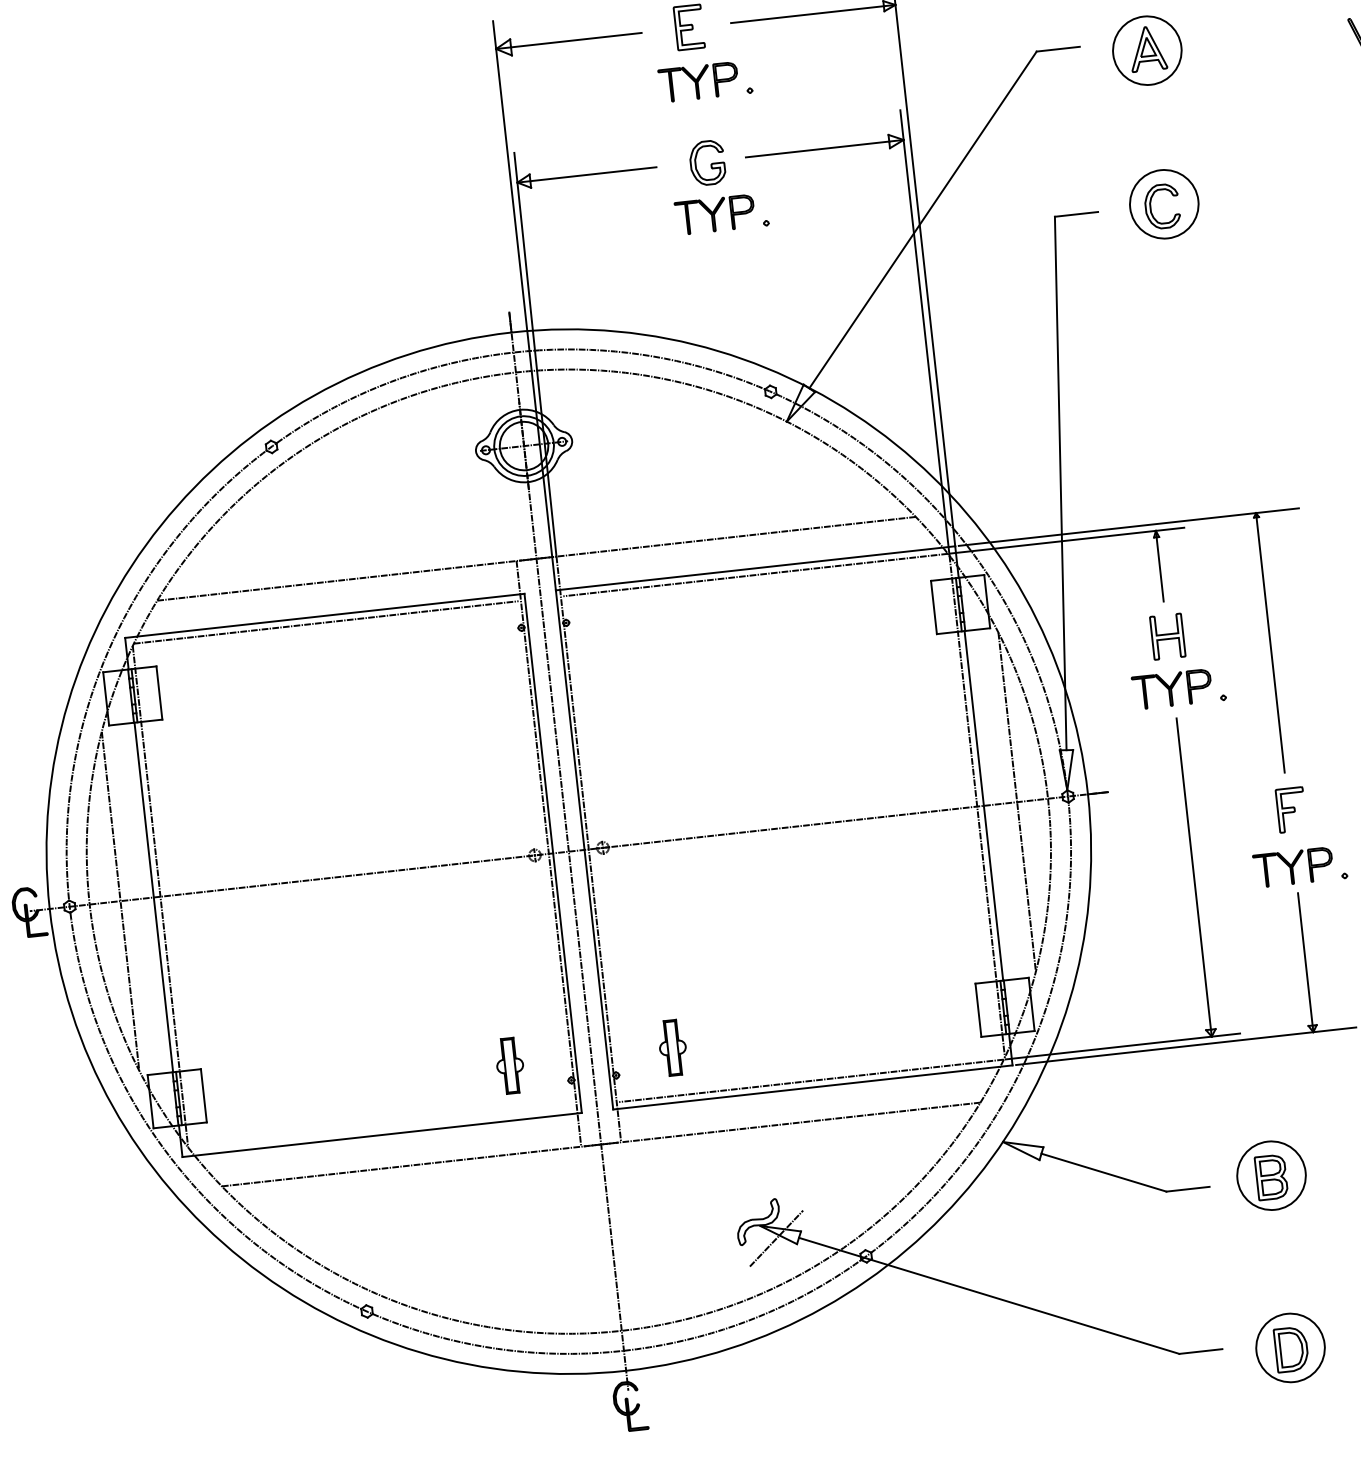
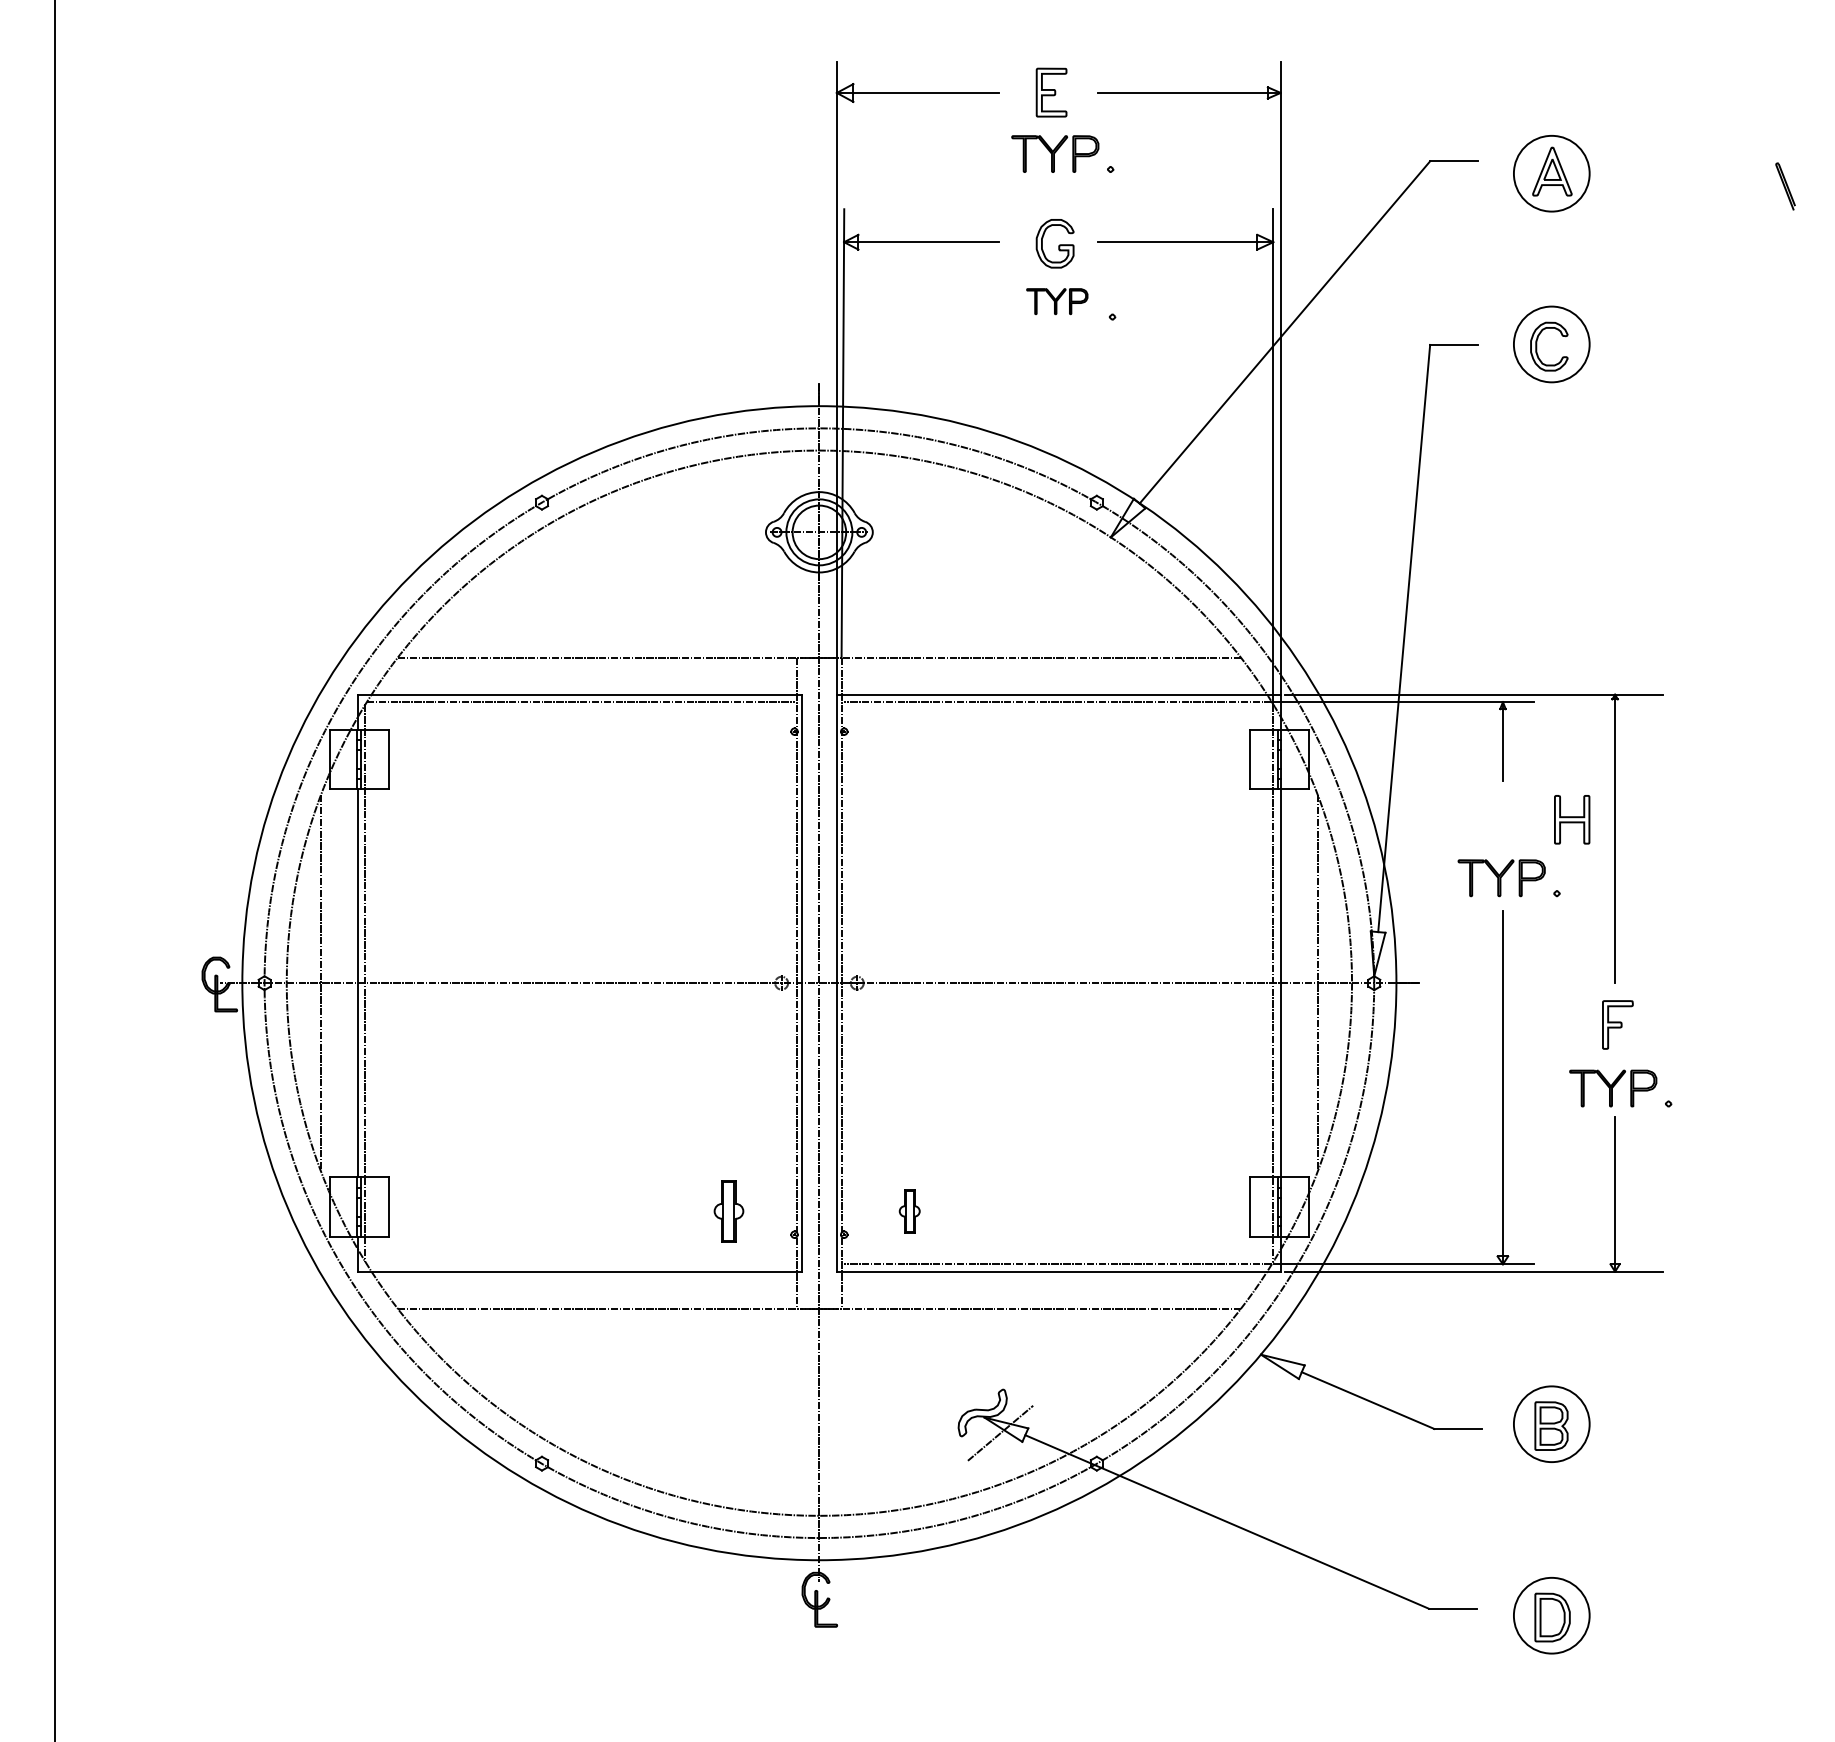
part: (715, 214) -> (1057, 301), size x0.7
part: (1168, 636) -> (1572, 819), moved
part: (672, 1048) -> (909, 1211), size x0.7

